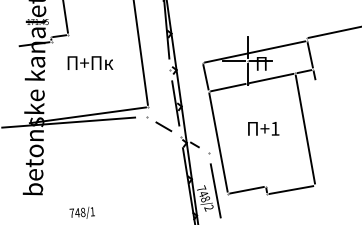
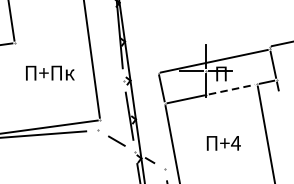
text: (90, 62) -> (50, 72), moved
line: (272, 78) -> (232, 89), solid -> dashed
text: (274, 128) -> (235, 143), +1 -> +4

